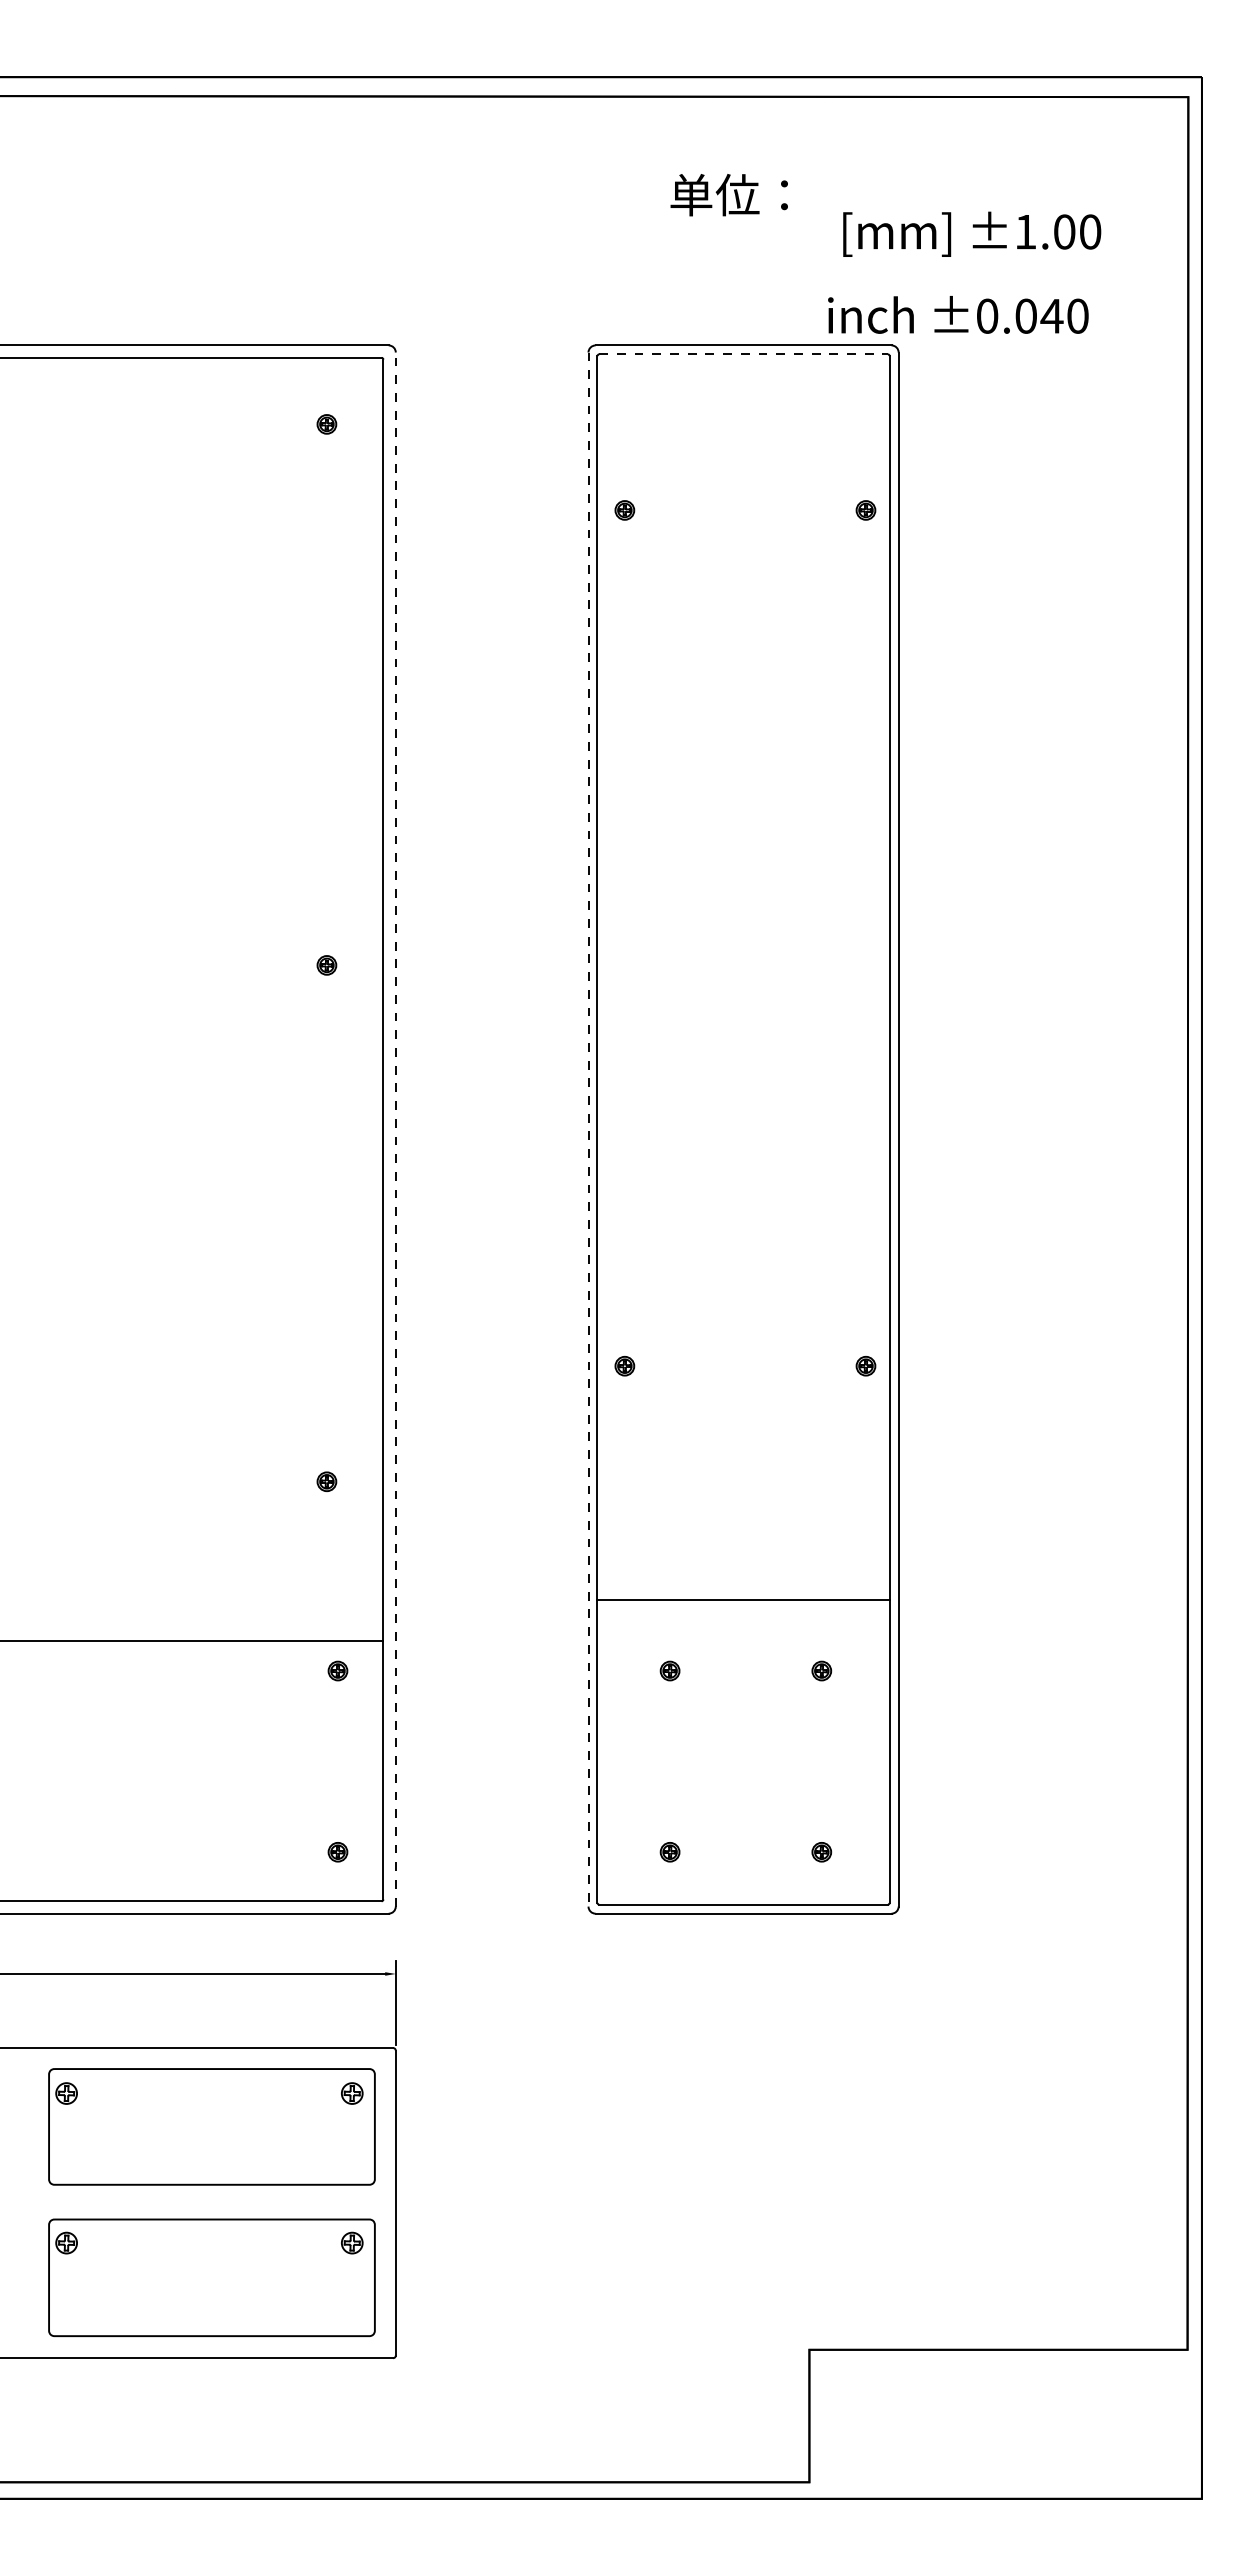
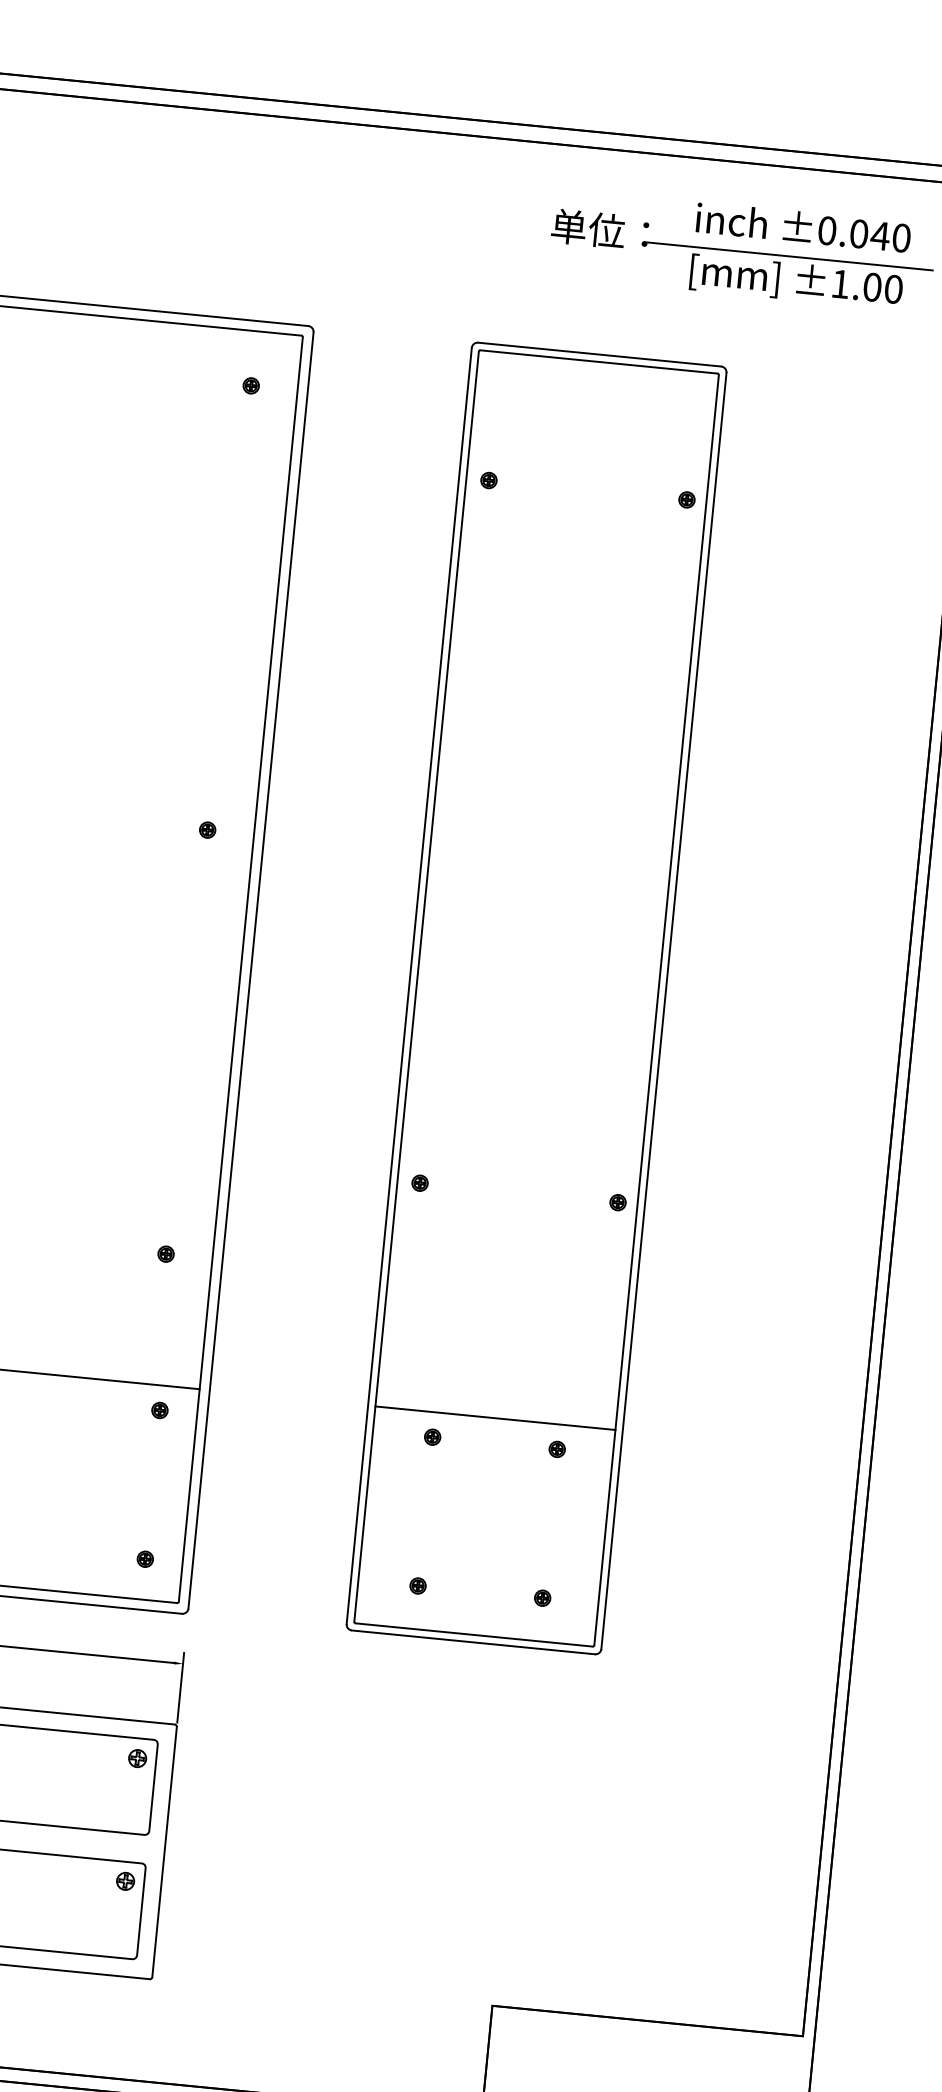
line: (960, 204) -> (789, 256), added
text: (958, 314) -> (803, 227), moved
line: (744, 354) -> (599, 362), dashed -> solid
line: (395, 1129) -> (250, 970), dashed -> solid
line: (588, 1130) -> (409, 986), dashed -> solid
line: (743, 1599) -> (495, 1418), moved

